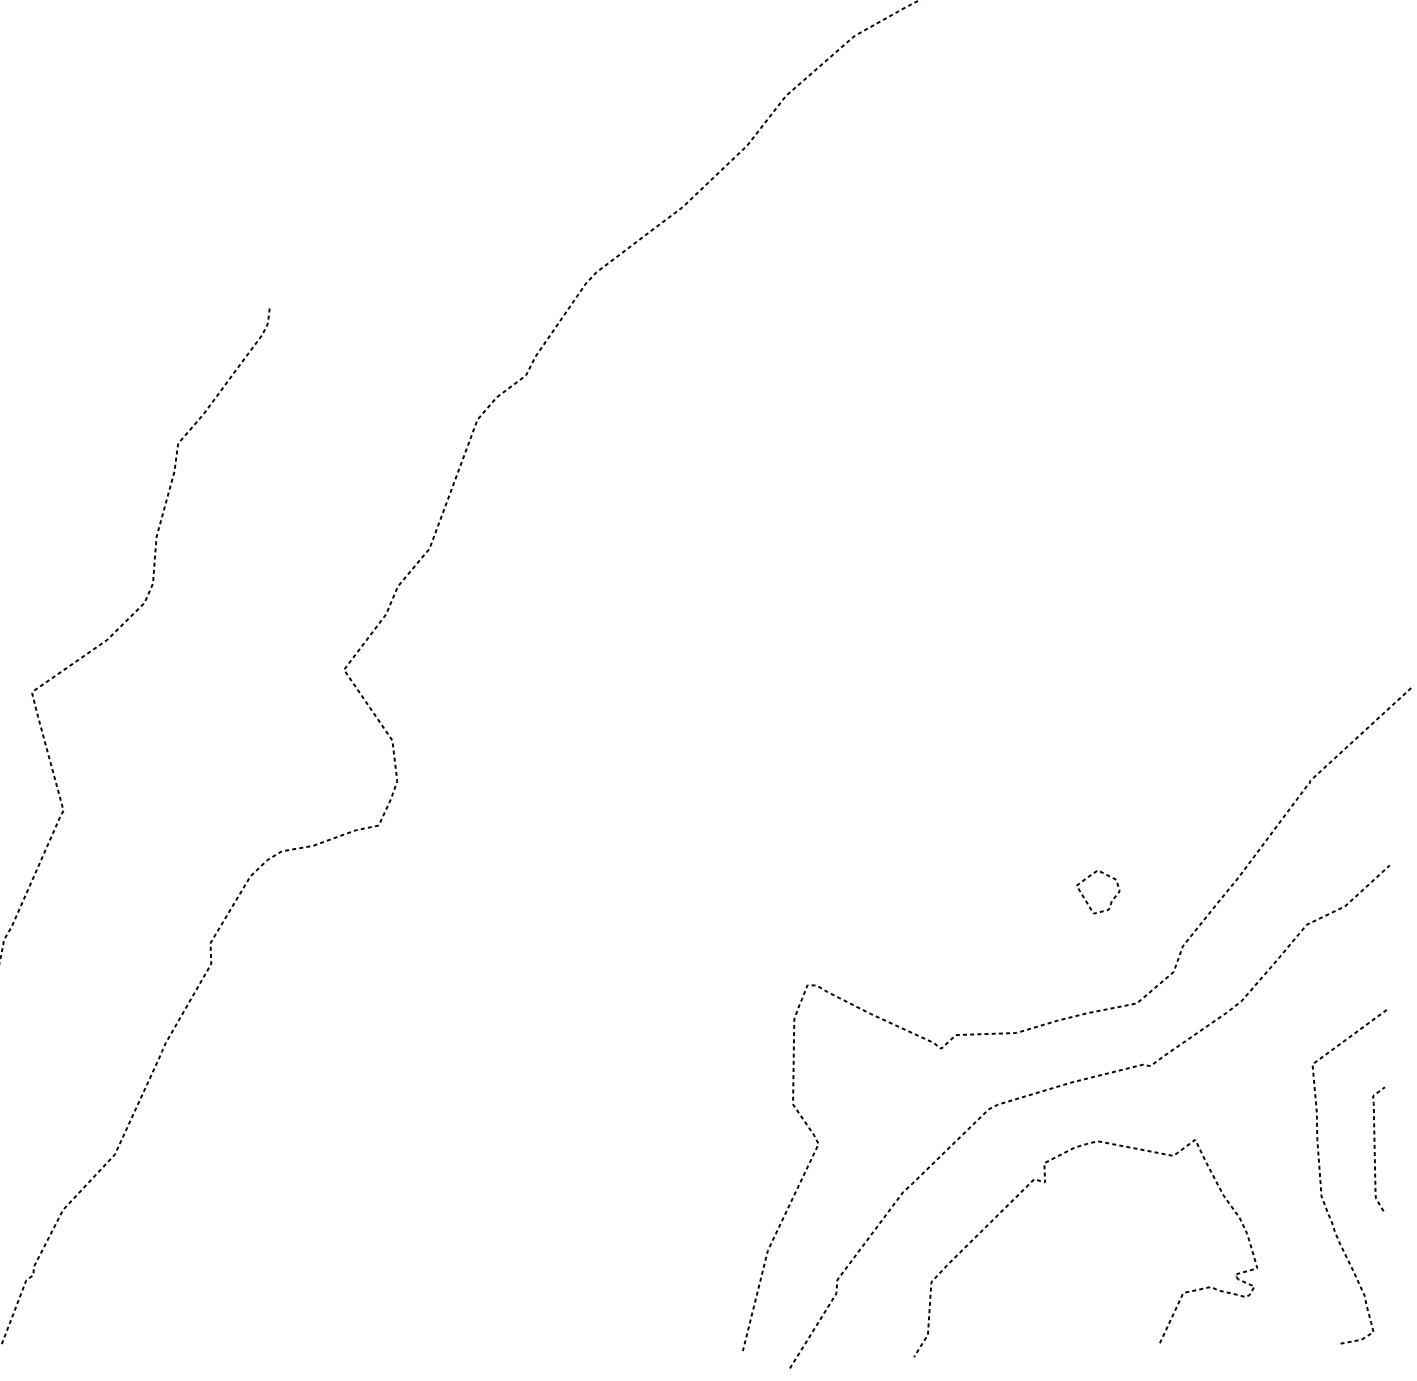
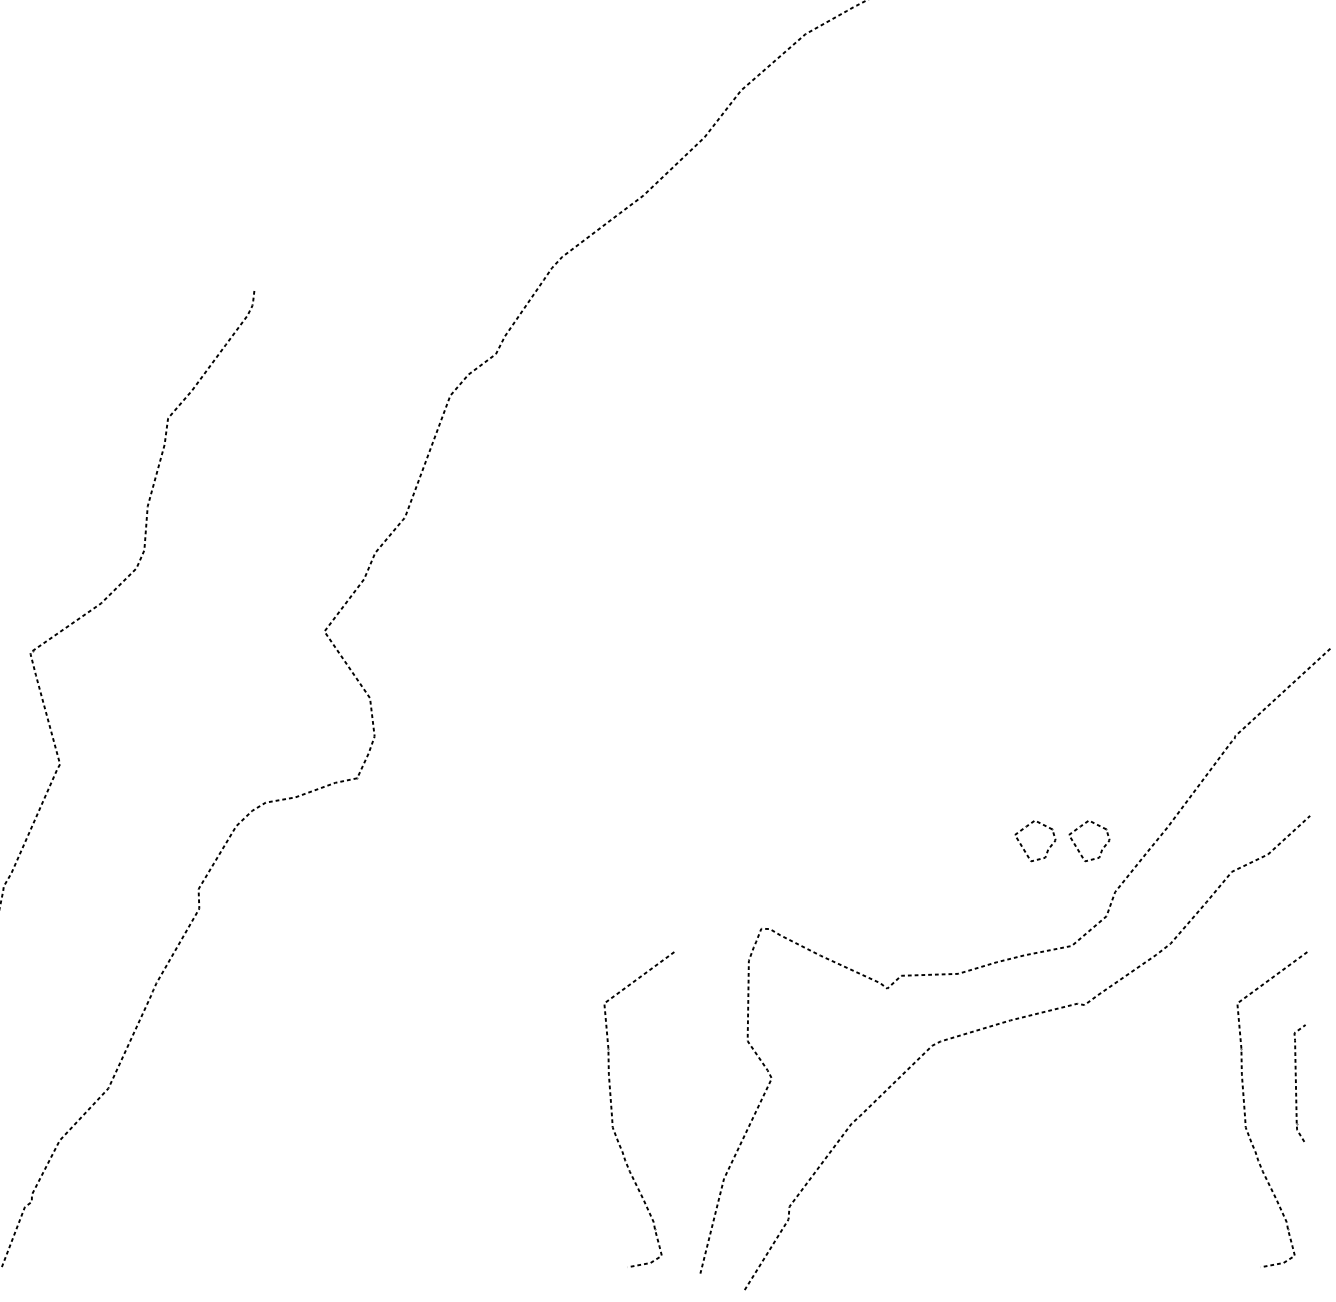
part: (1145, 902) -> (1079, 850), added
curve: (649, 1176) -> (612, 1109), added
curve: (1046, 1182) -> (986, 1114), removed

